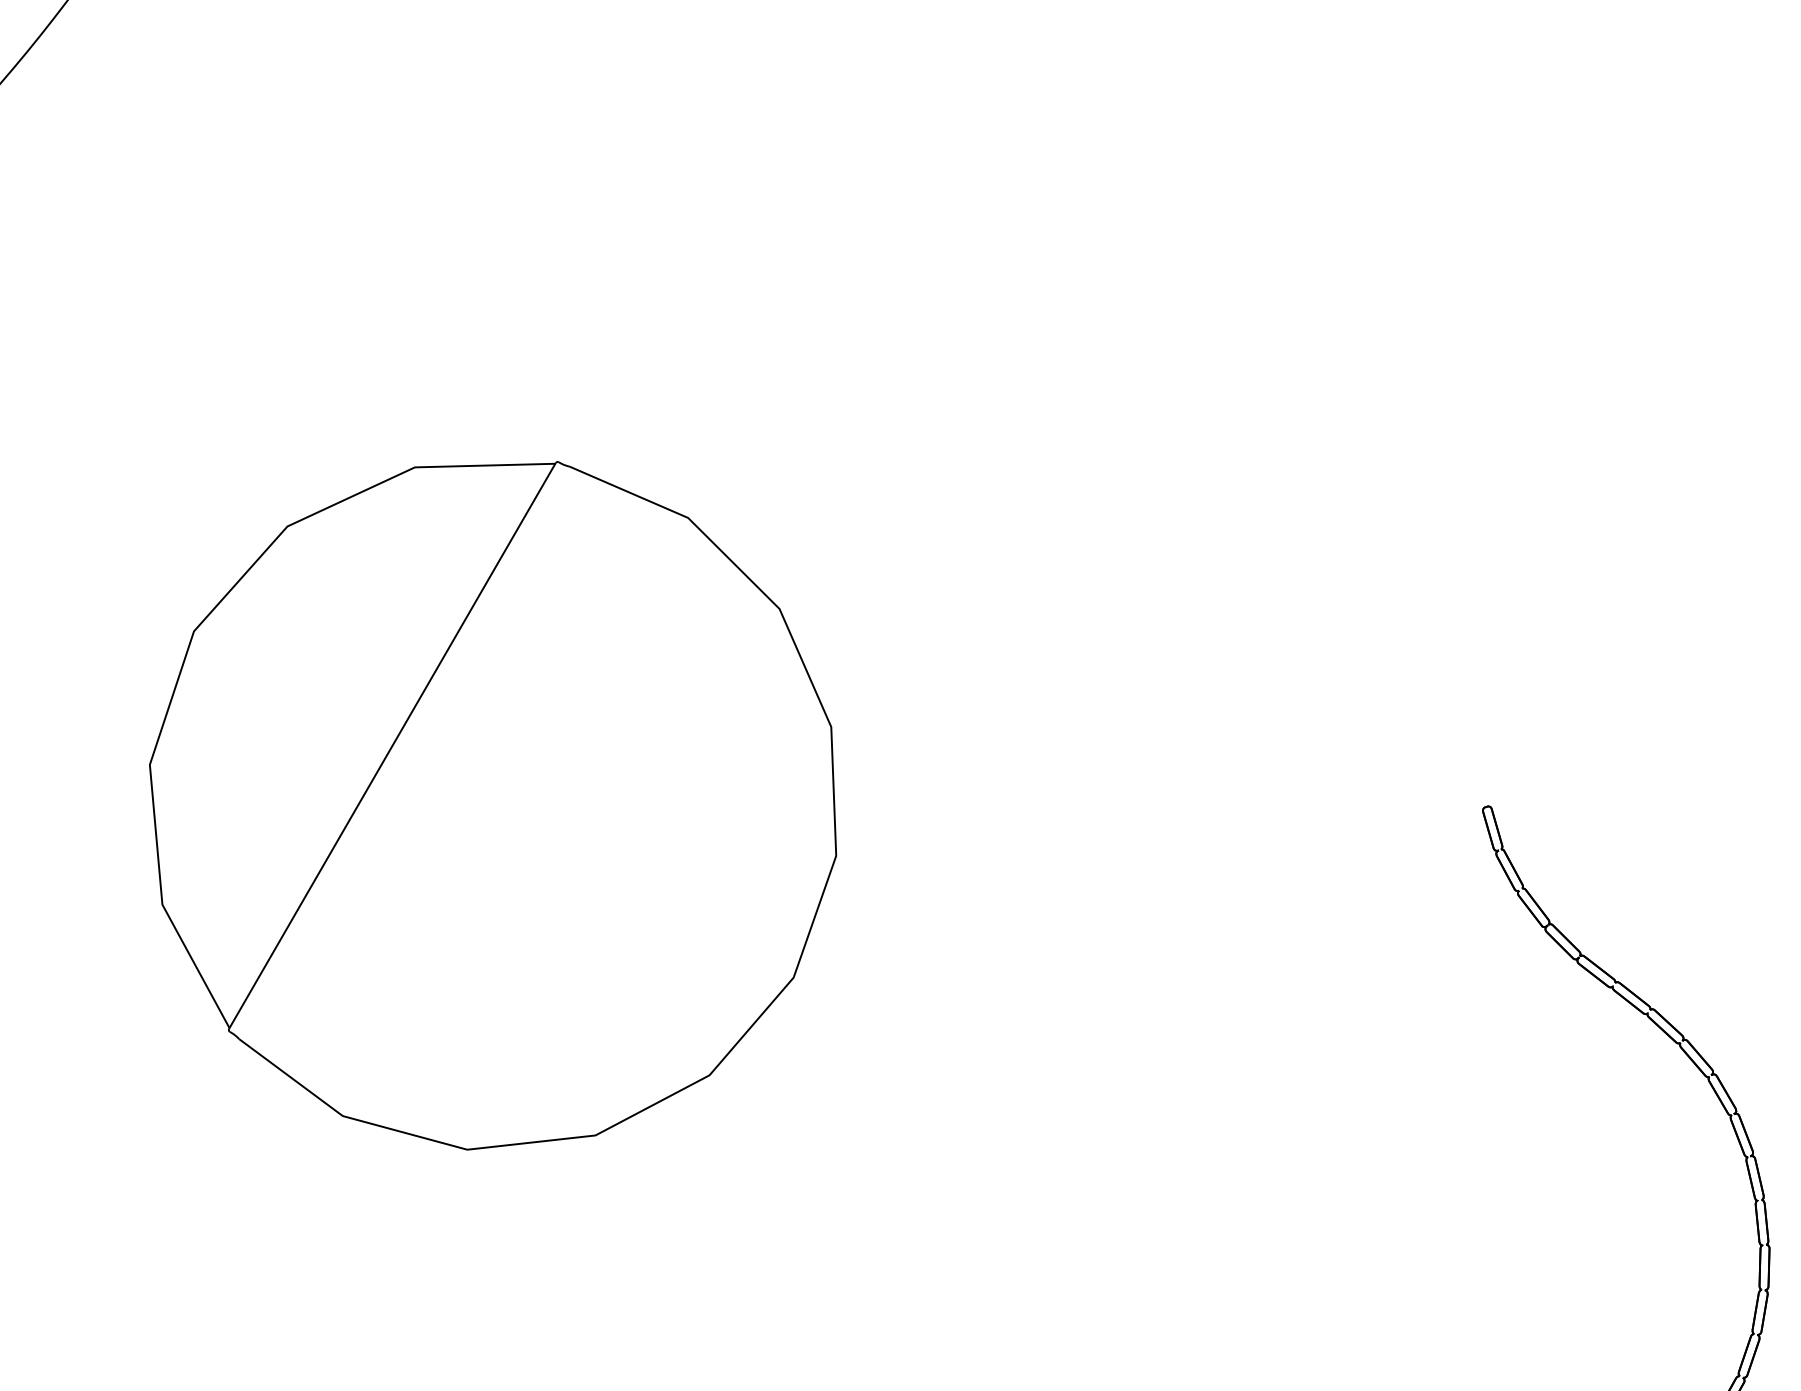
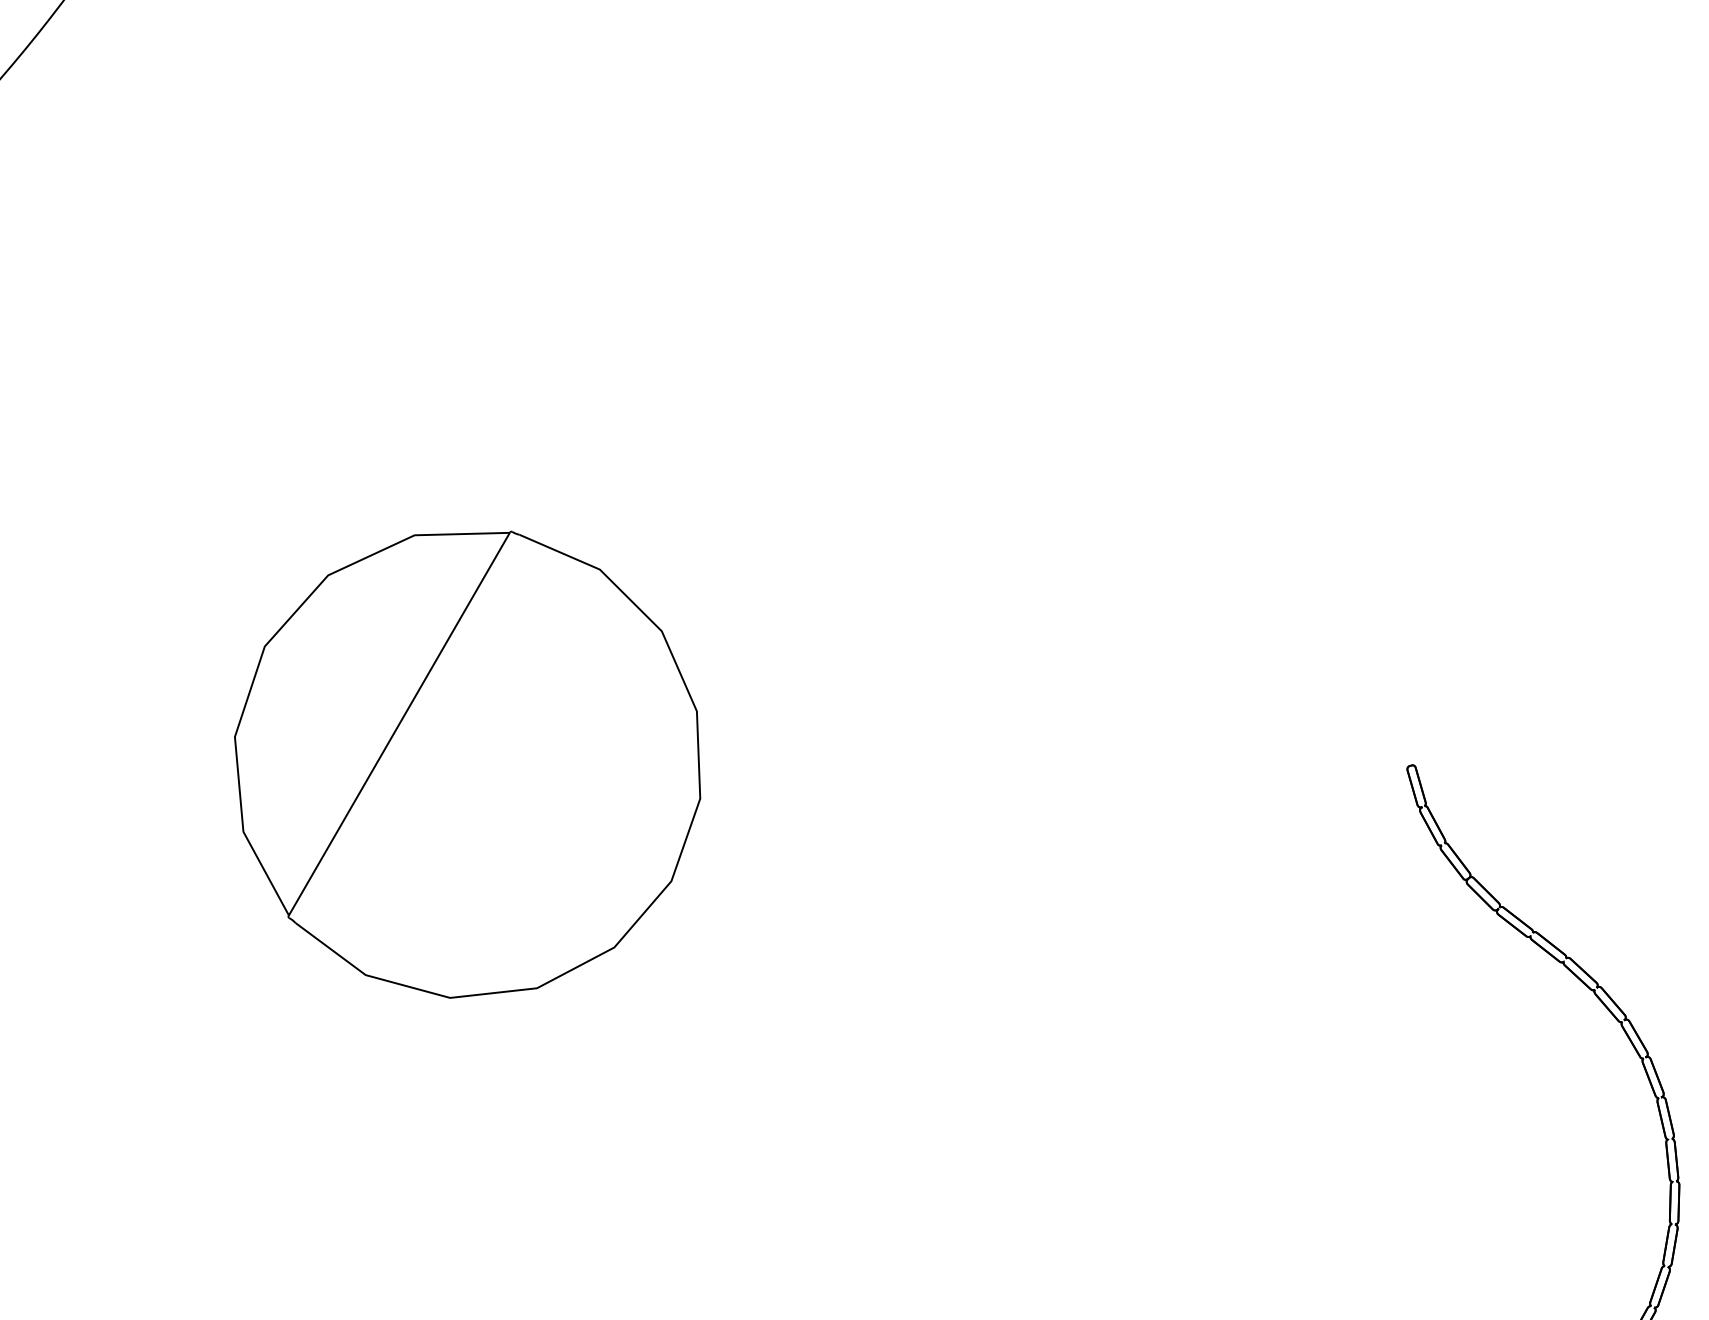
part: (492, 805) -> (467, 764), size x0.71

